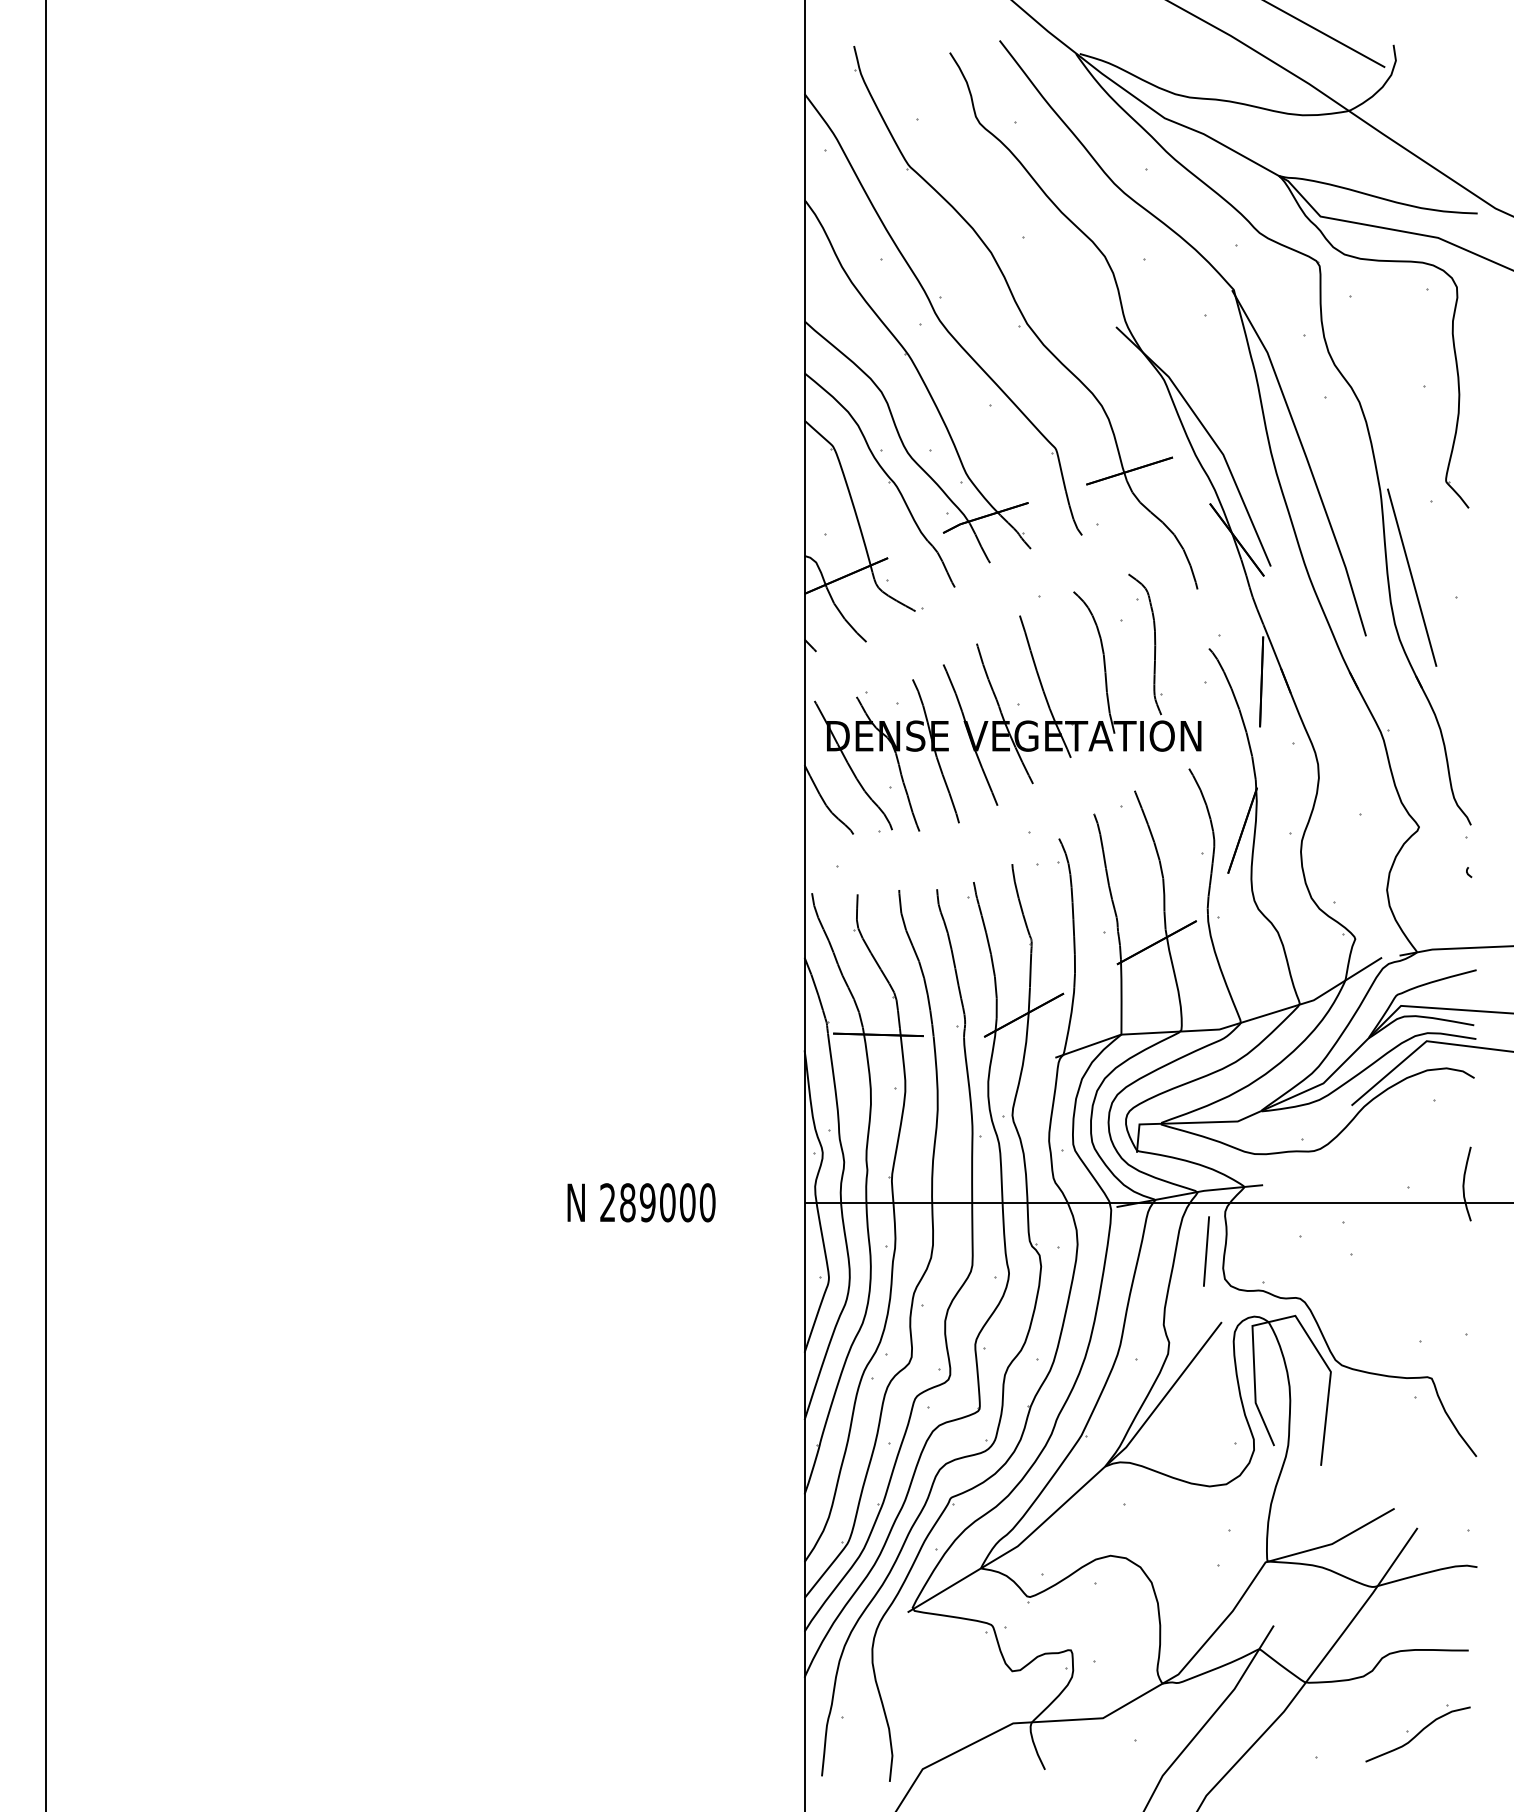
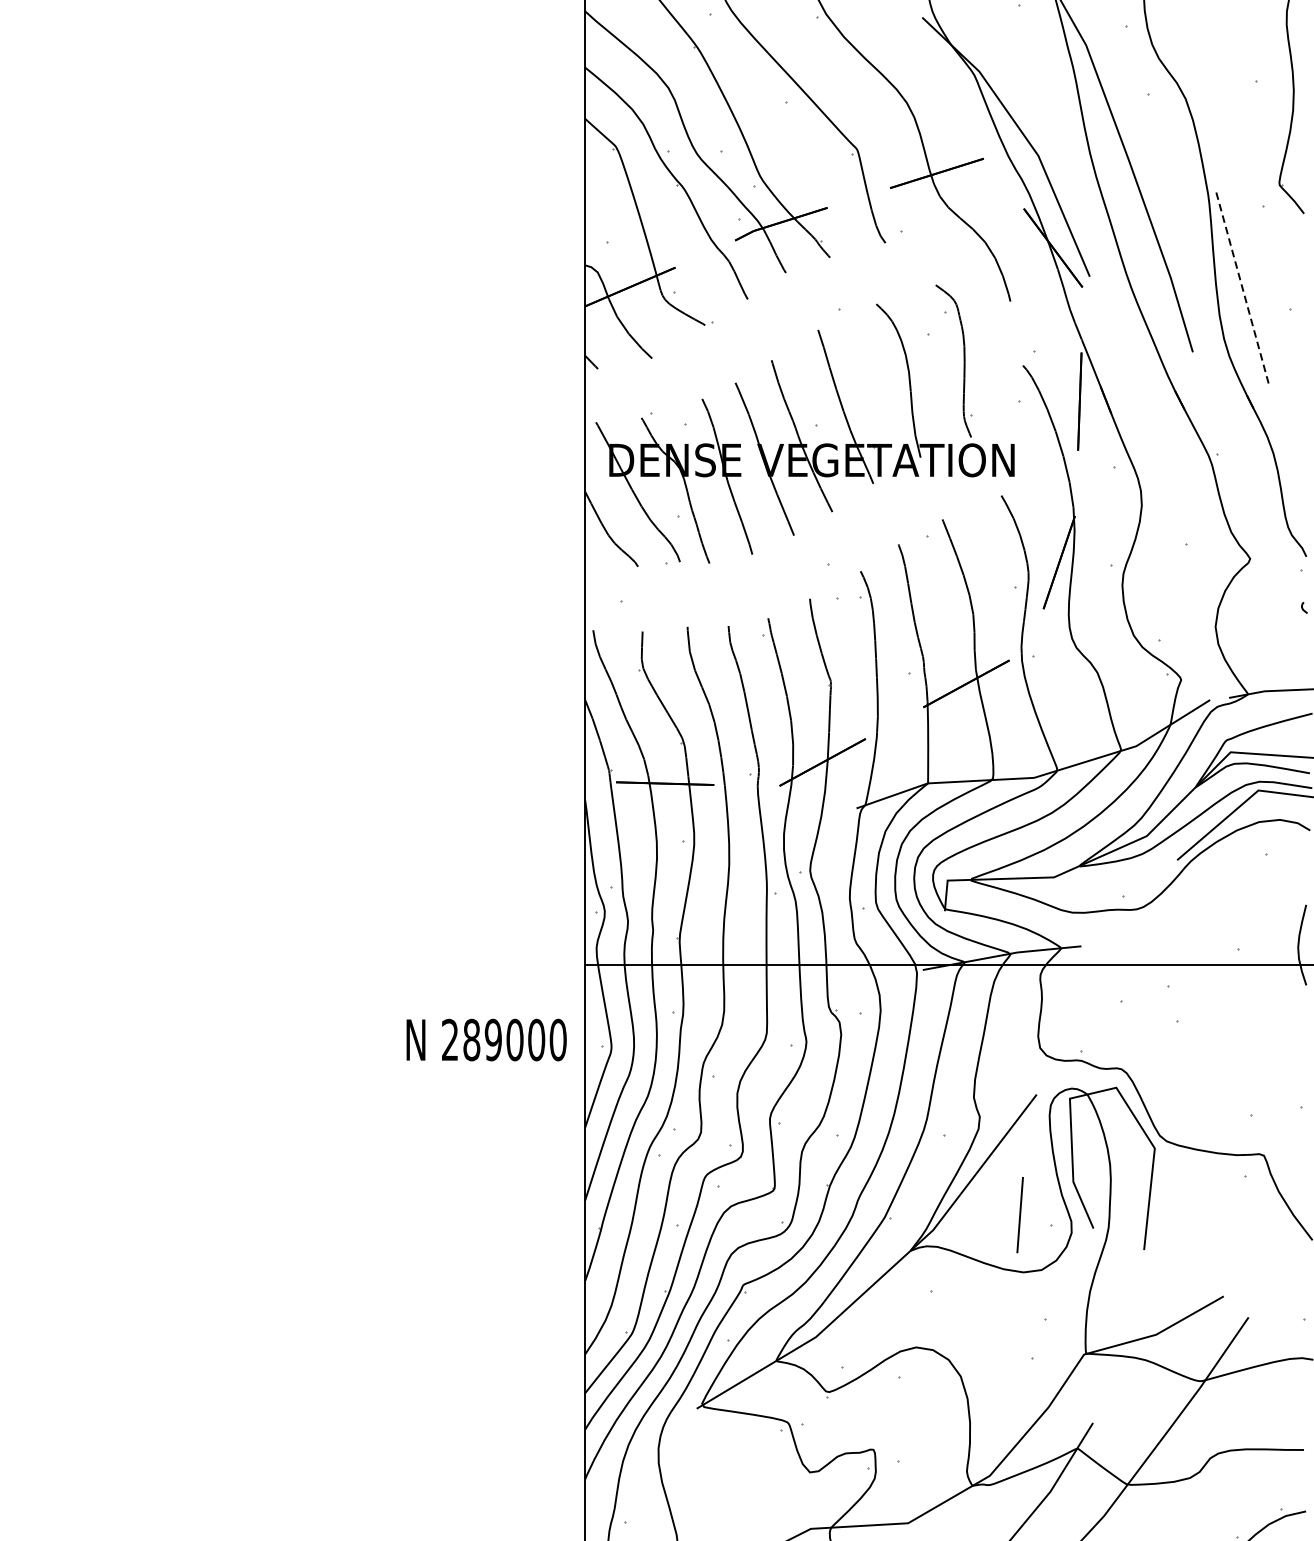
line: (1412, 578) -> (1243, 289), solid -> dashed
text: (641, 1202) -> (486, 1039), moved
line: (1206, 1251) -> (1020, 1215), moved

